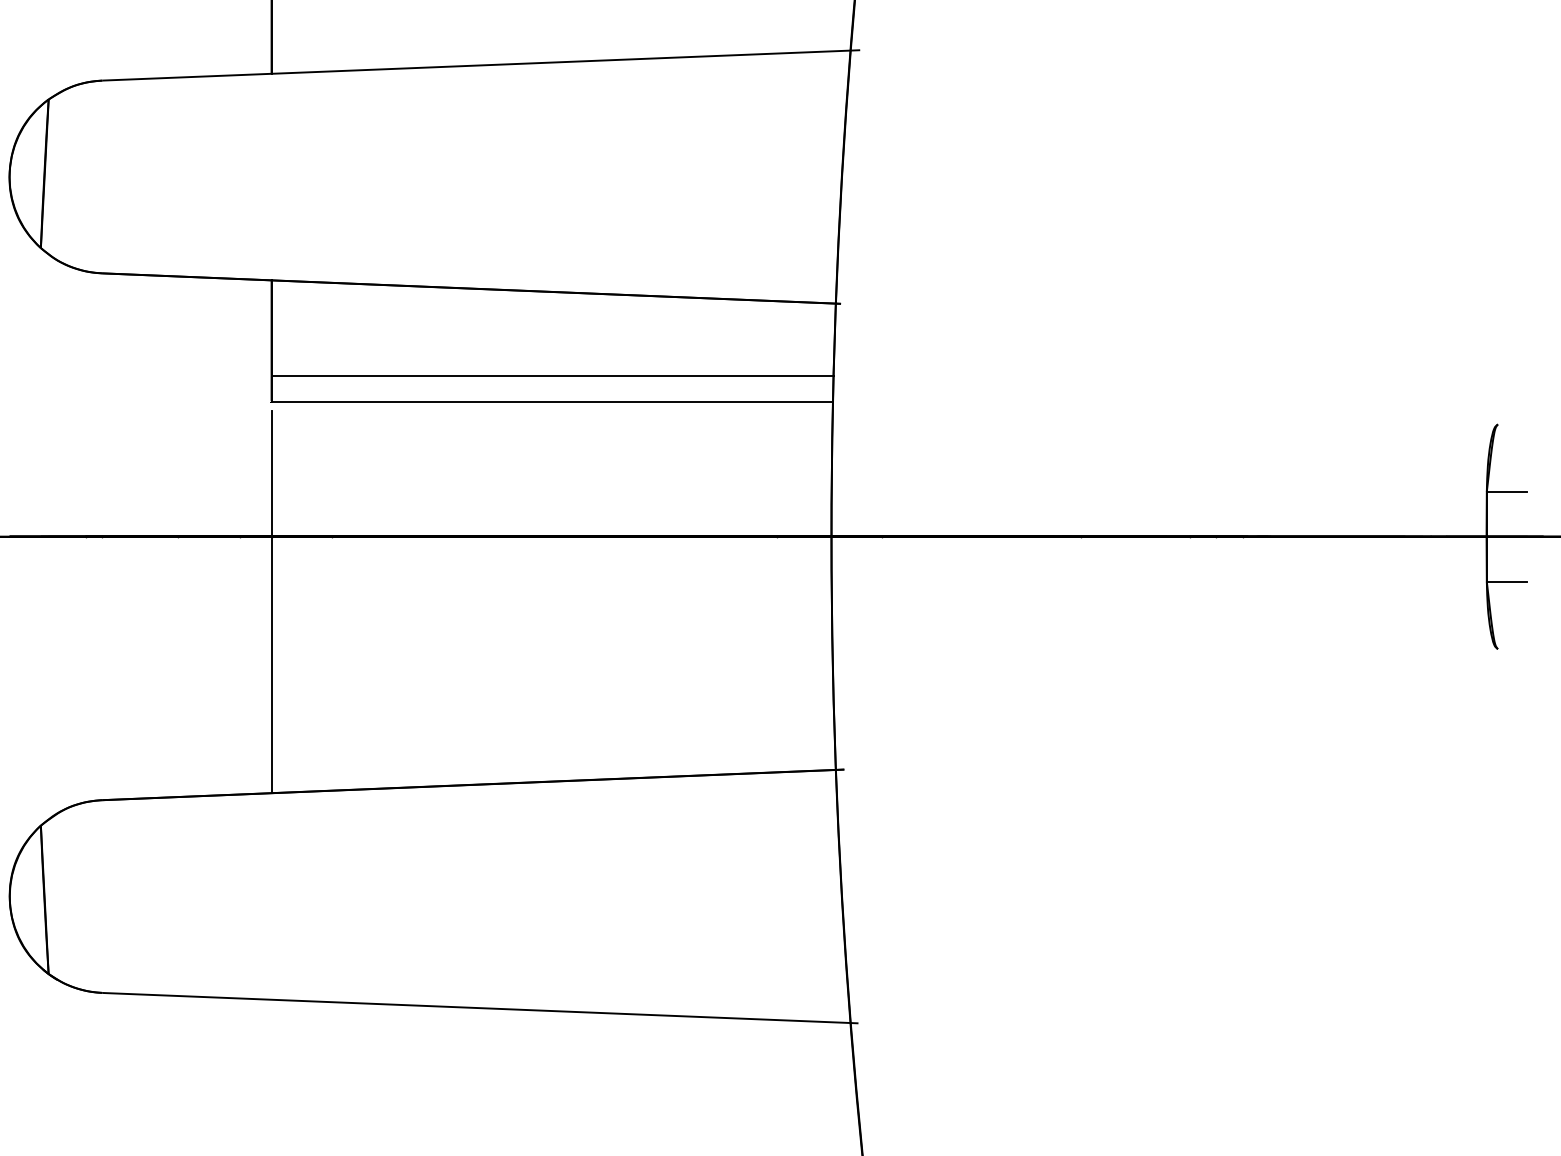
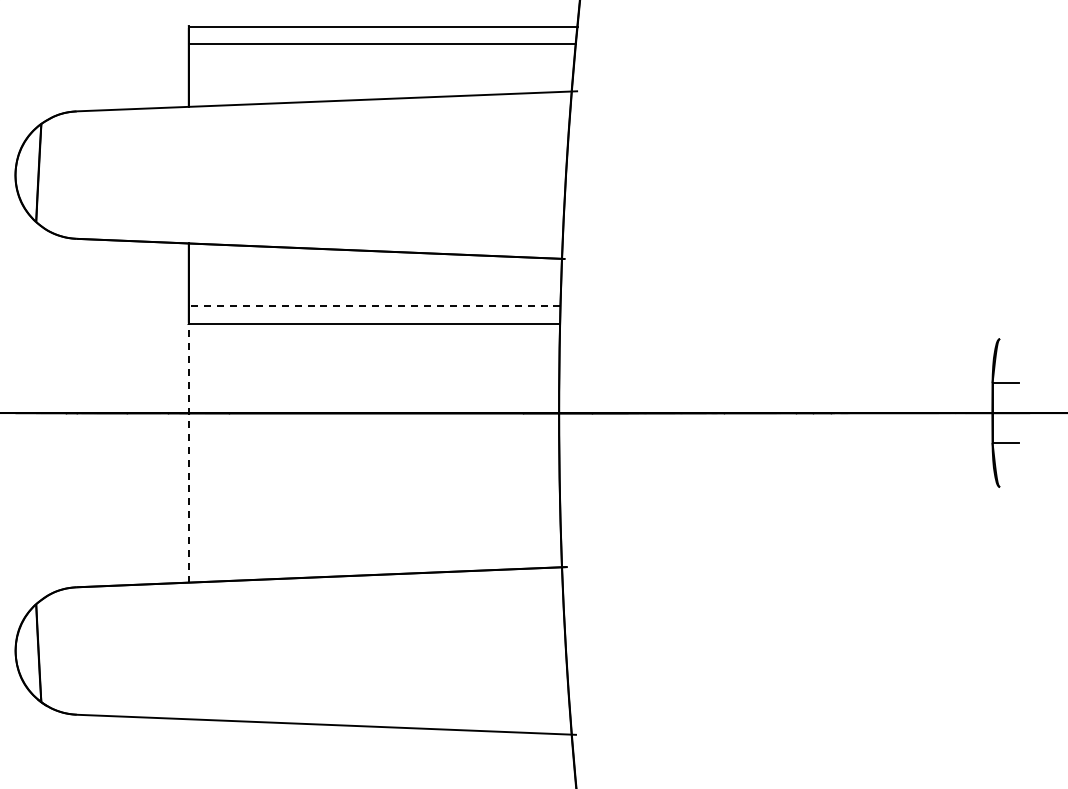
line: (552, 375) -> (374, 306), solid -> dashed
line: (271, 602) -> (188, 456), solid -> dashed

